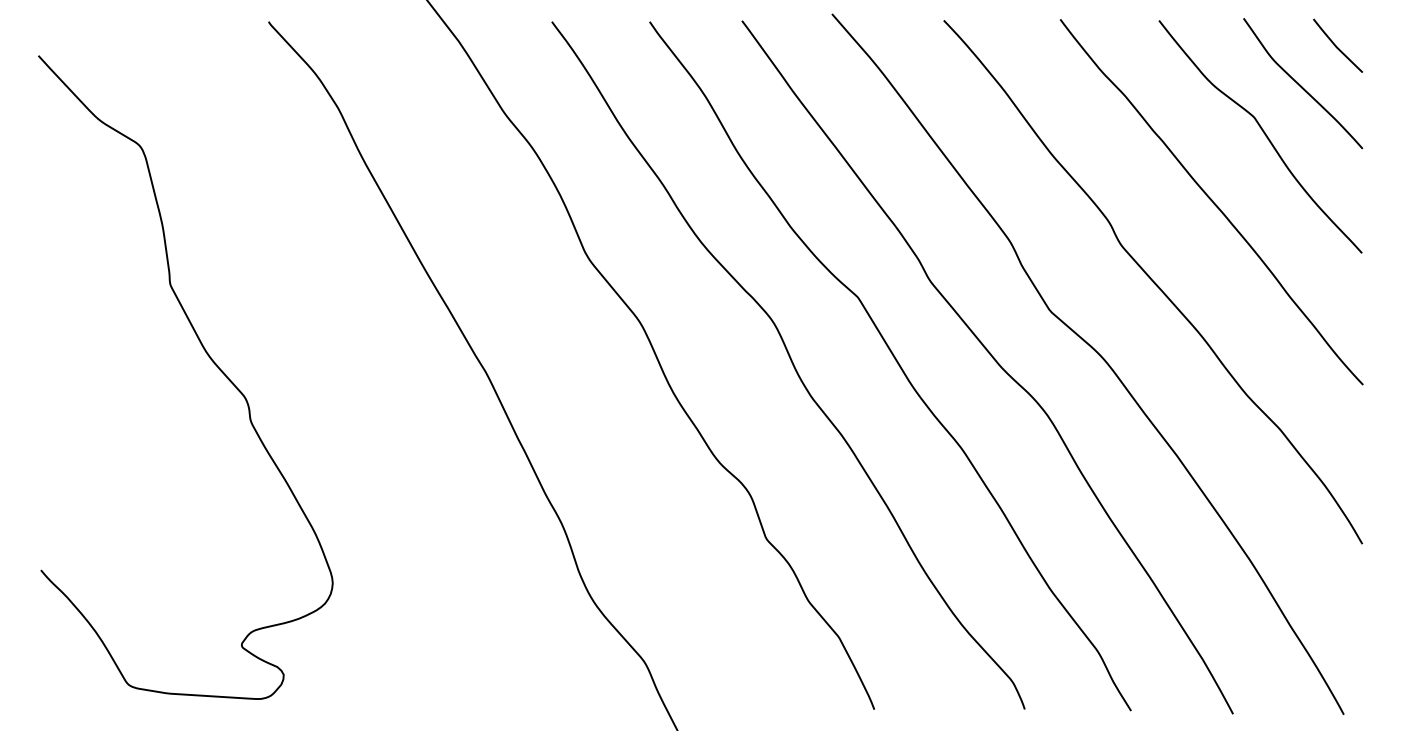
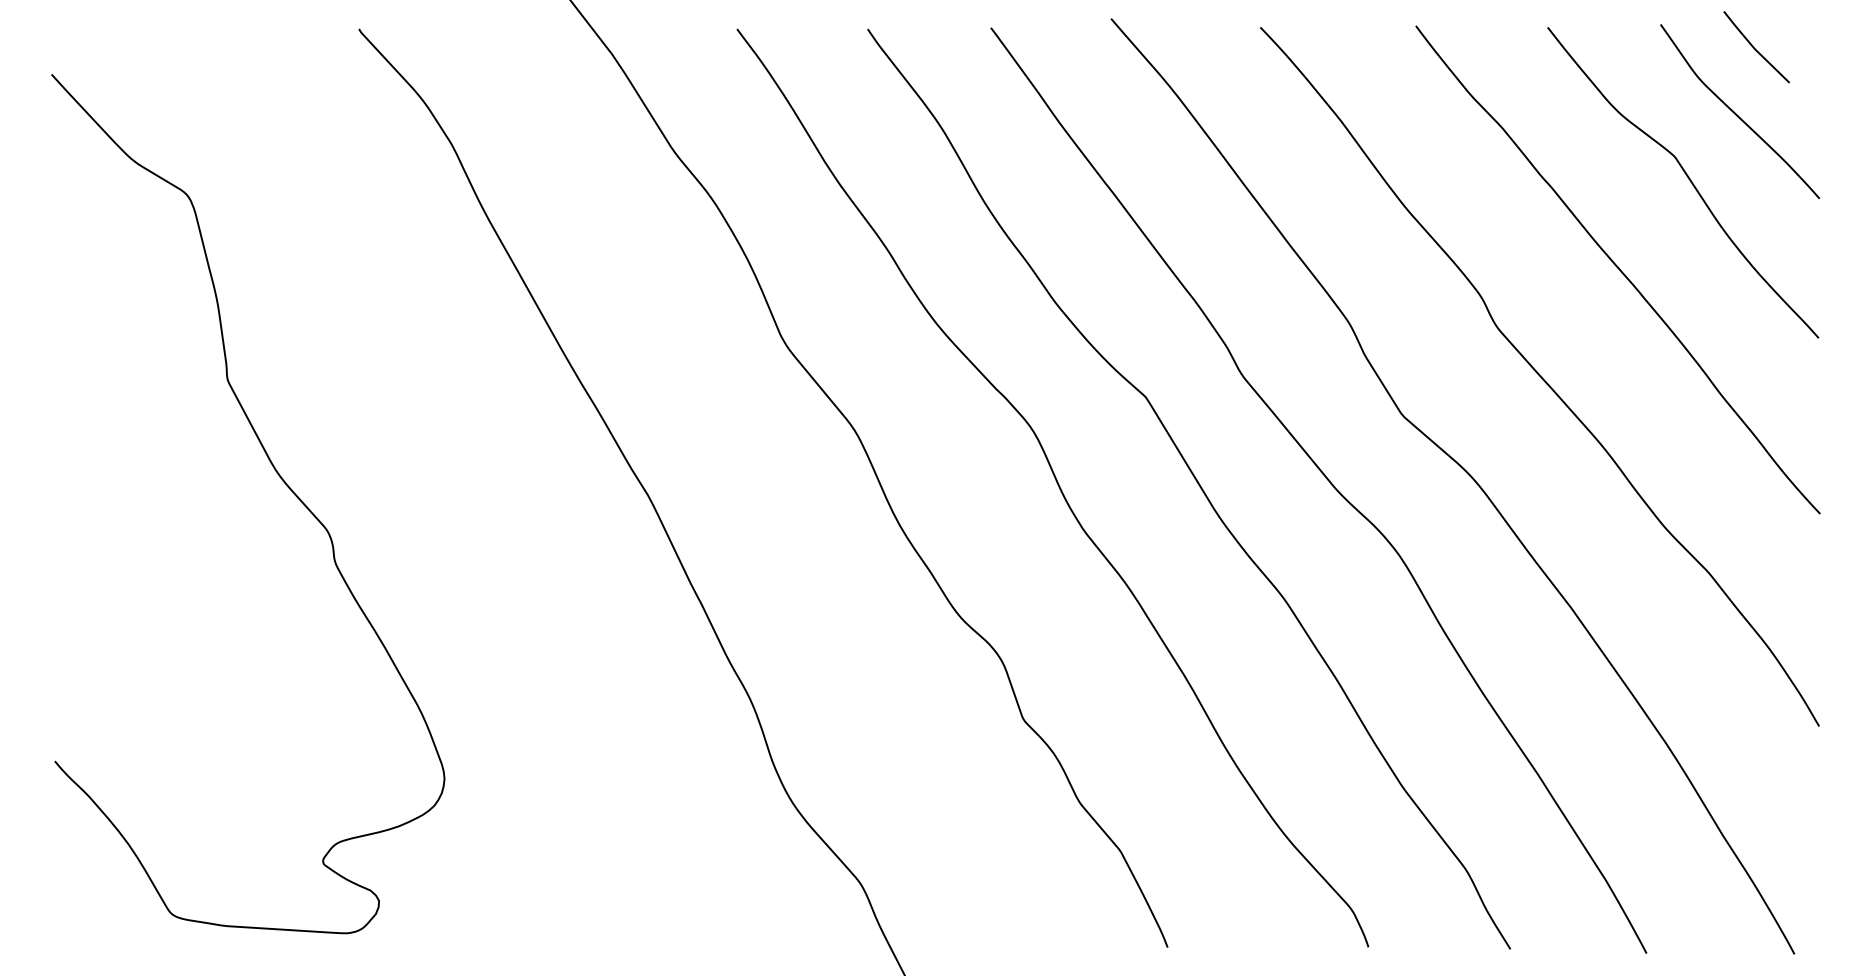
curve: (1337, 46) -> (1755, 48), moved

